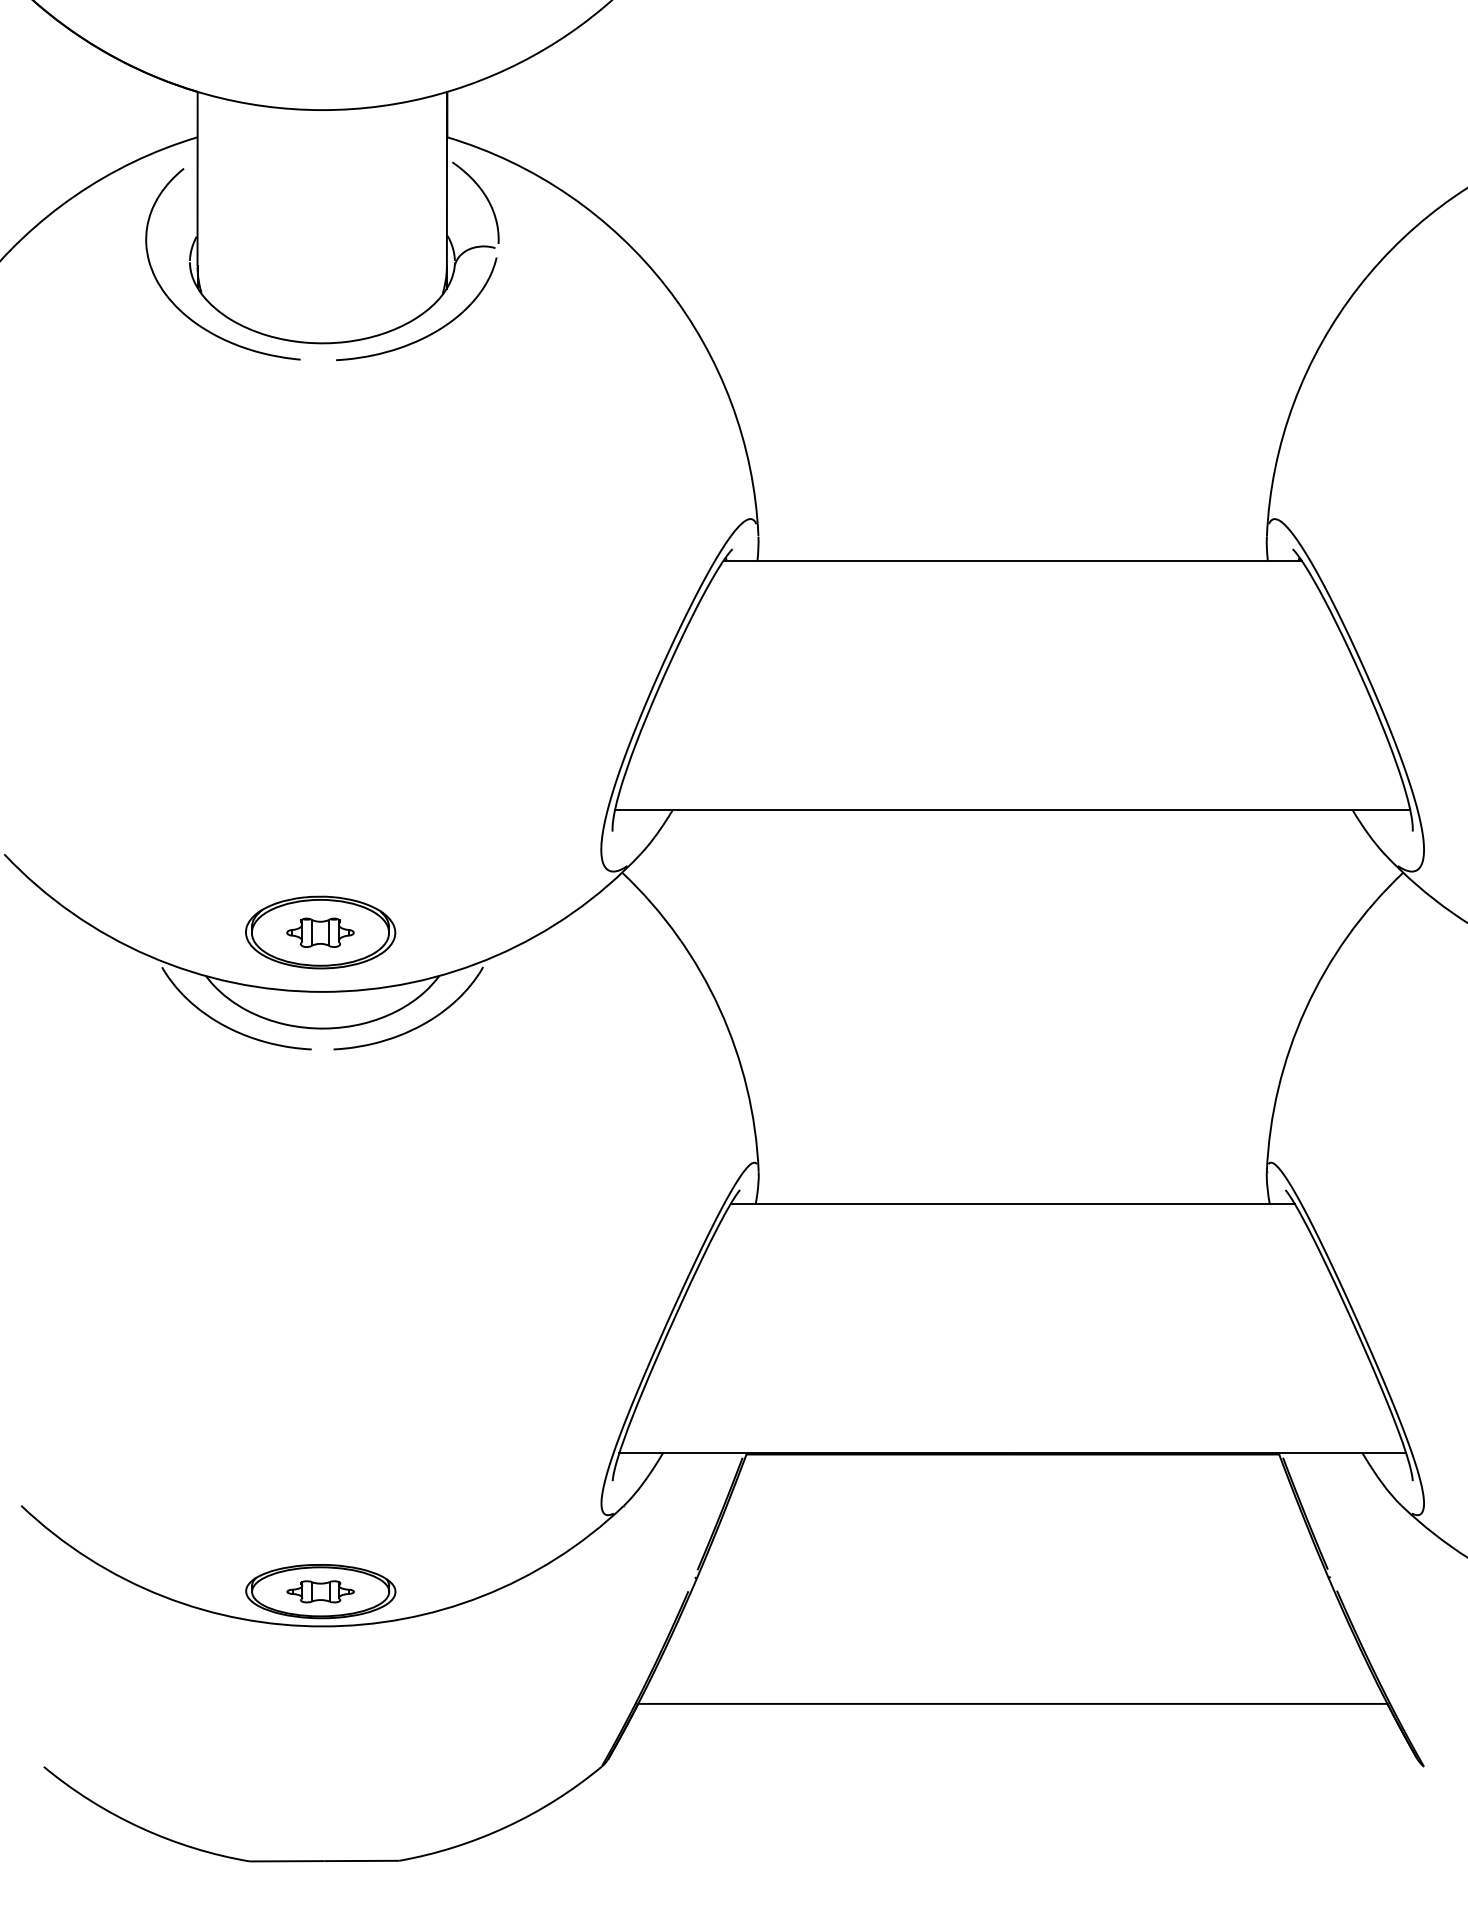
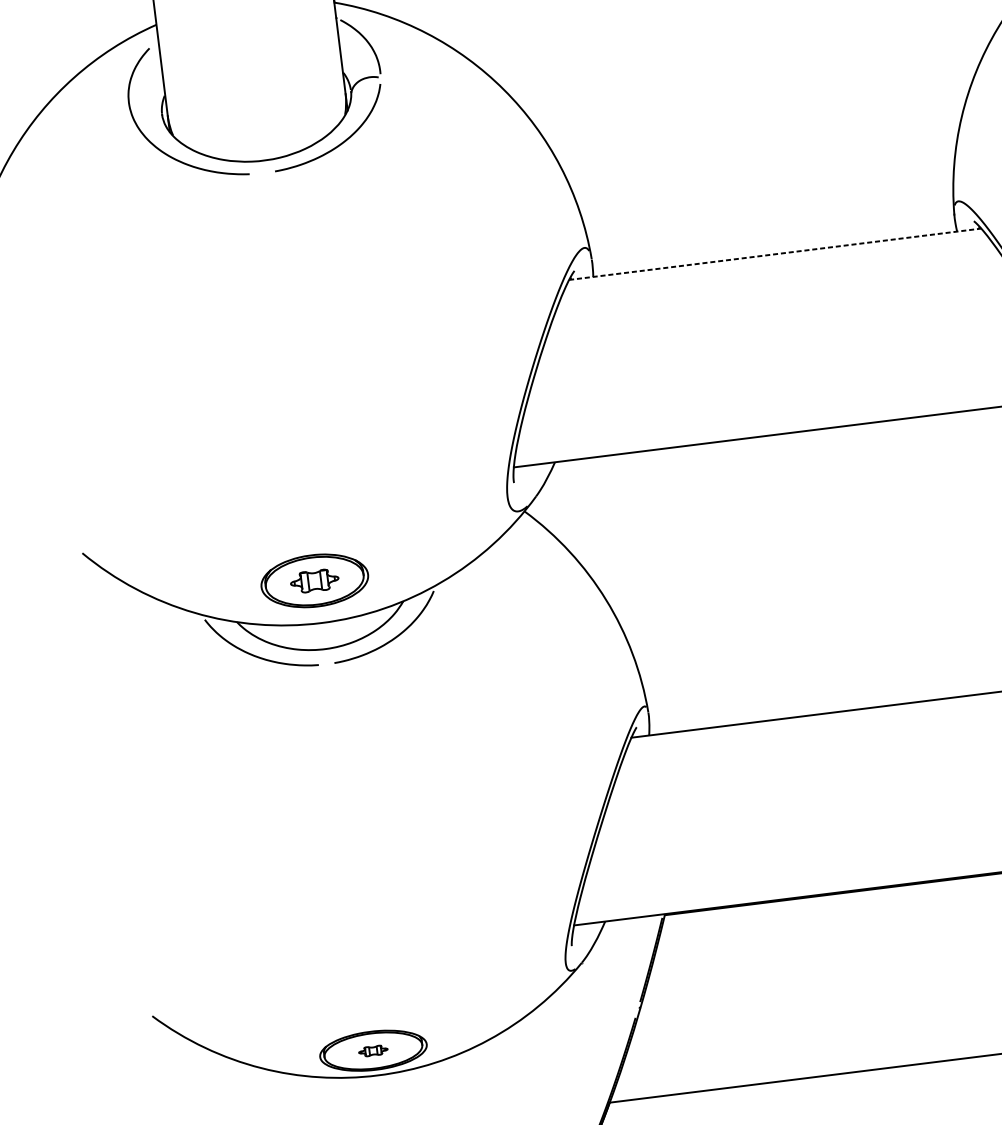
line: (1013, 560) -> (775, 254), solid -> dashed
part: (320, 1591) -> (373, 1050), size x0.6

